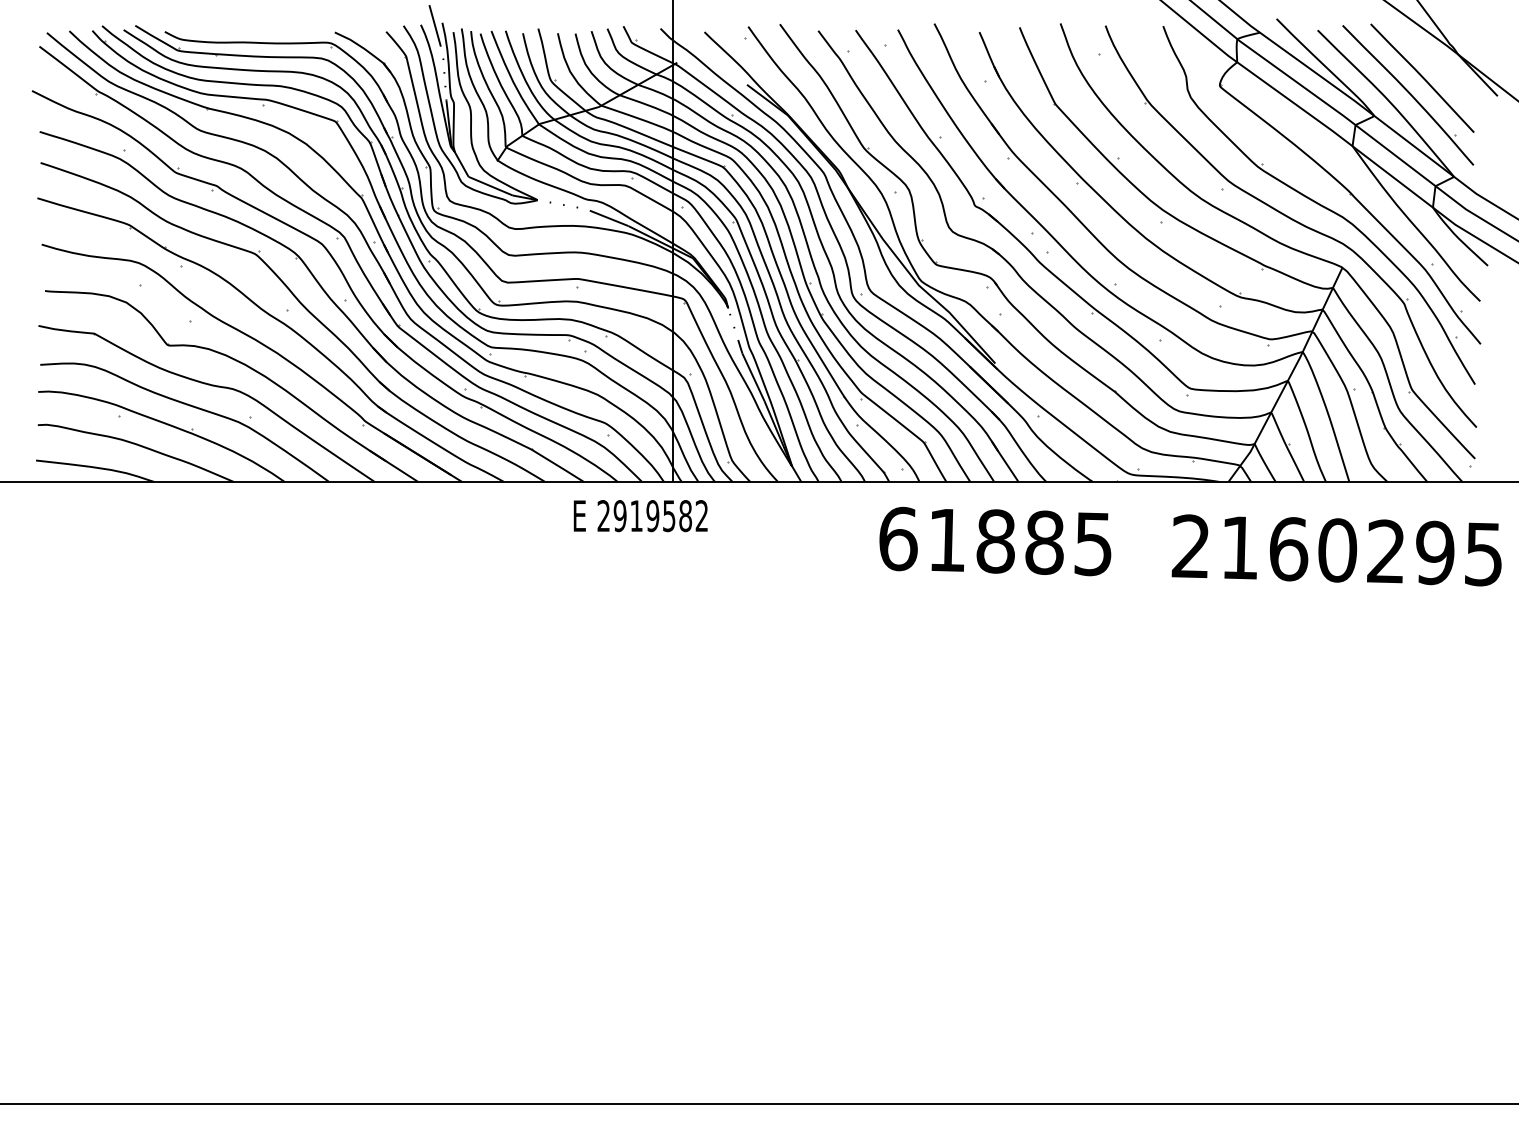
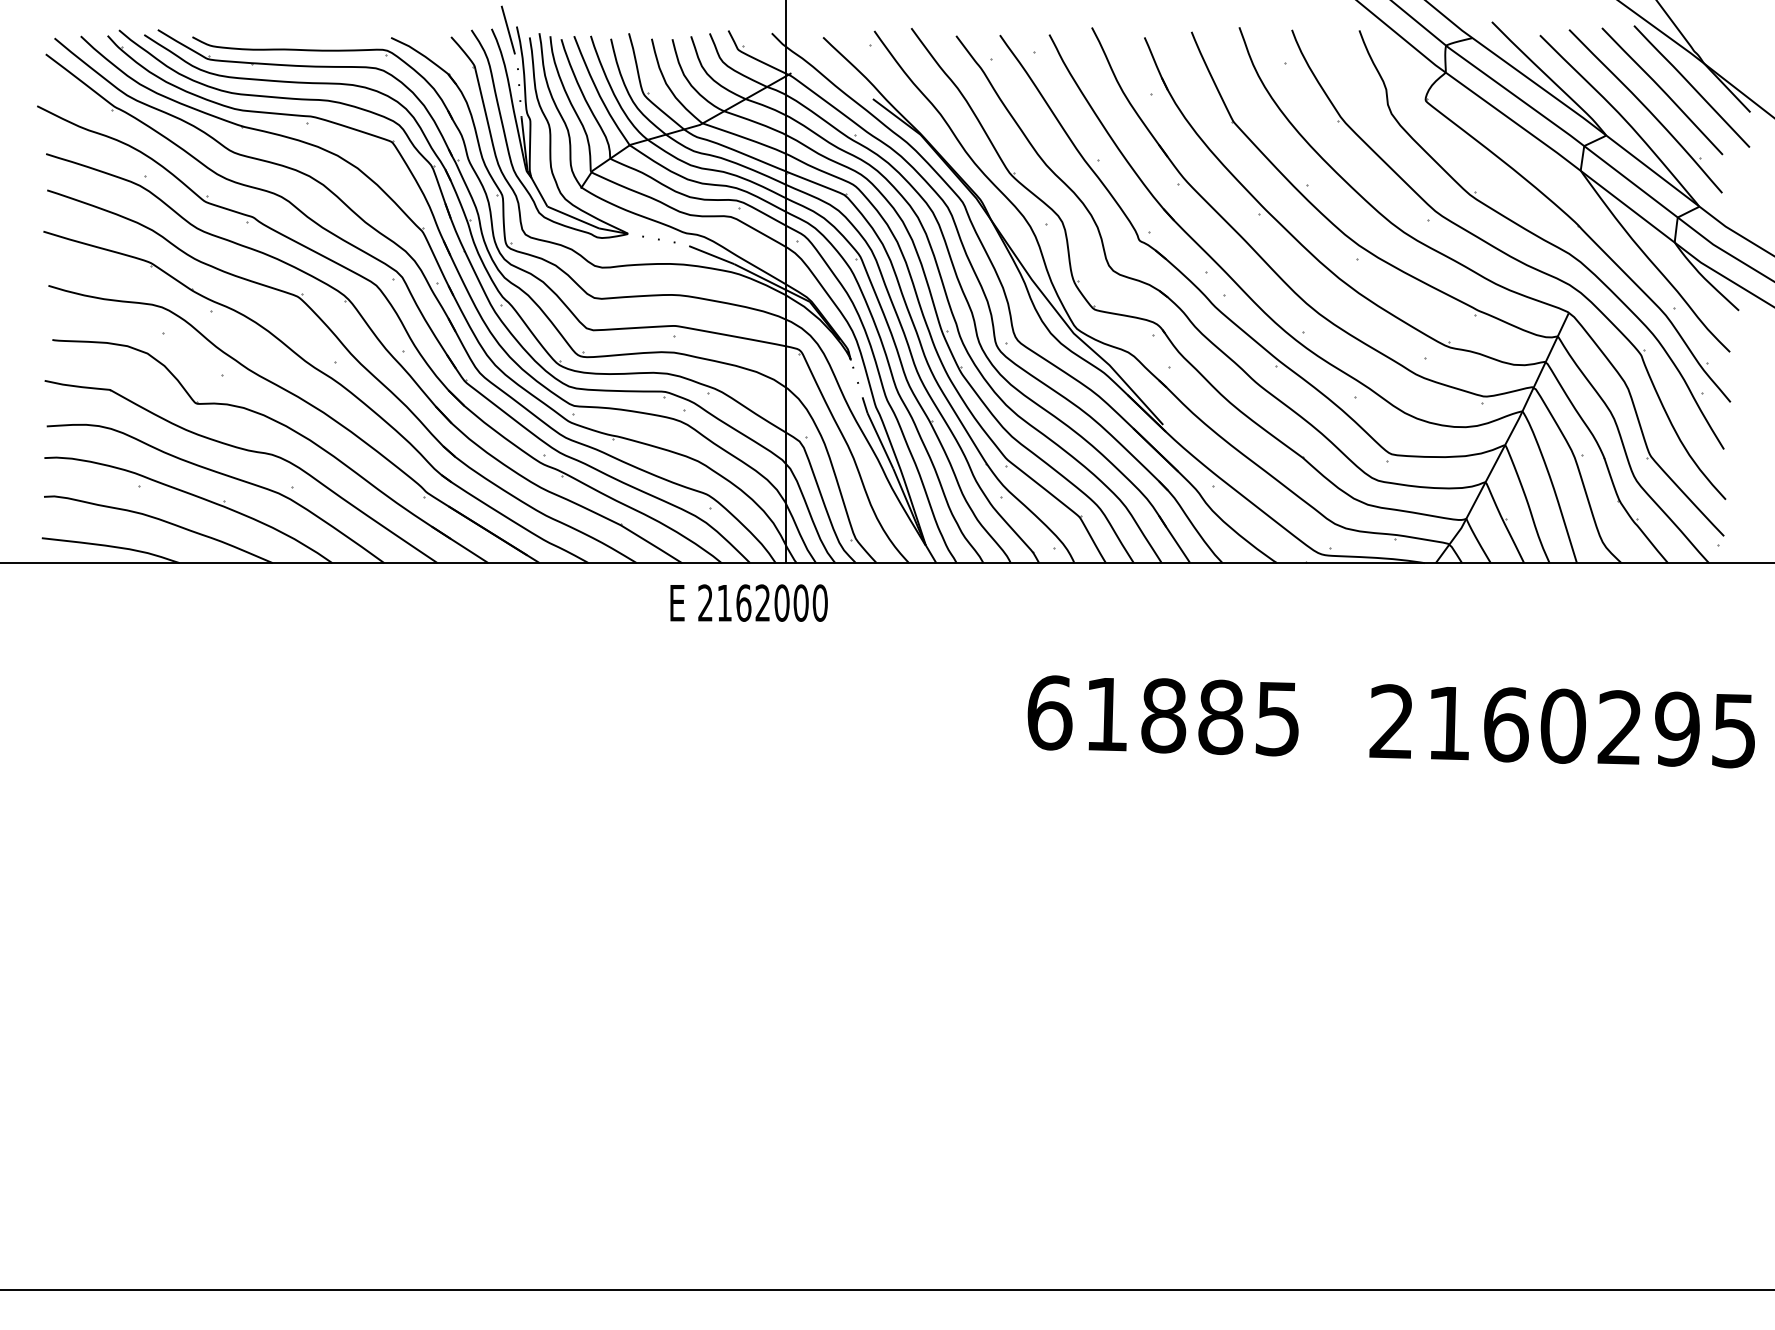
line: (1447, 74) -> (1691, 86), added
text: (661, 515) -> (772, 602), 2919582 -> 2162000
text: (1189, 546) -> (1390, 721), moved

